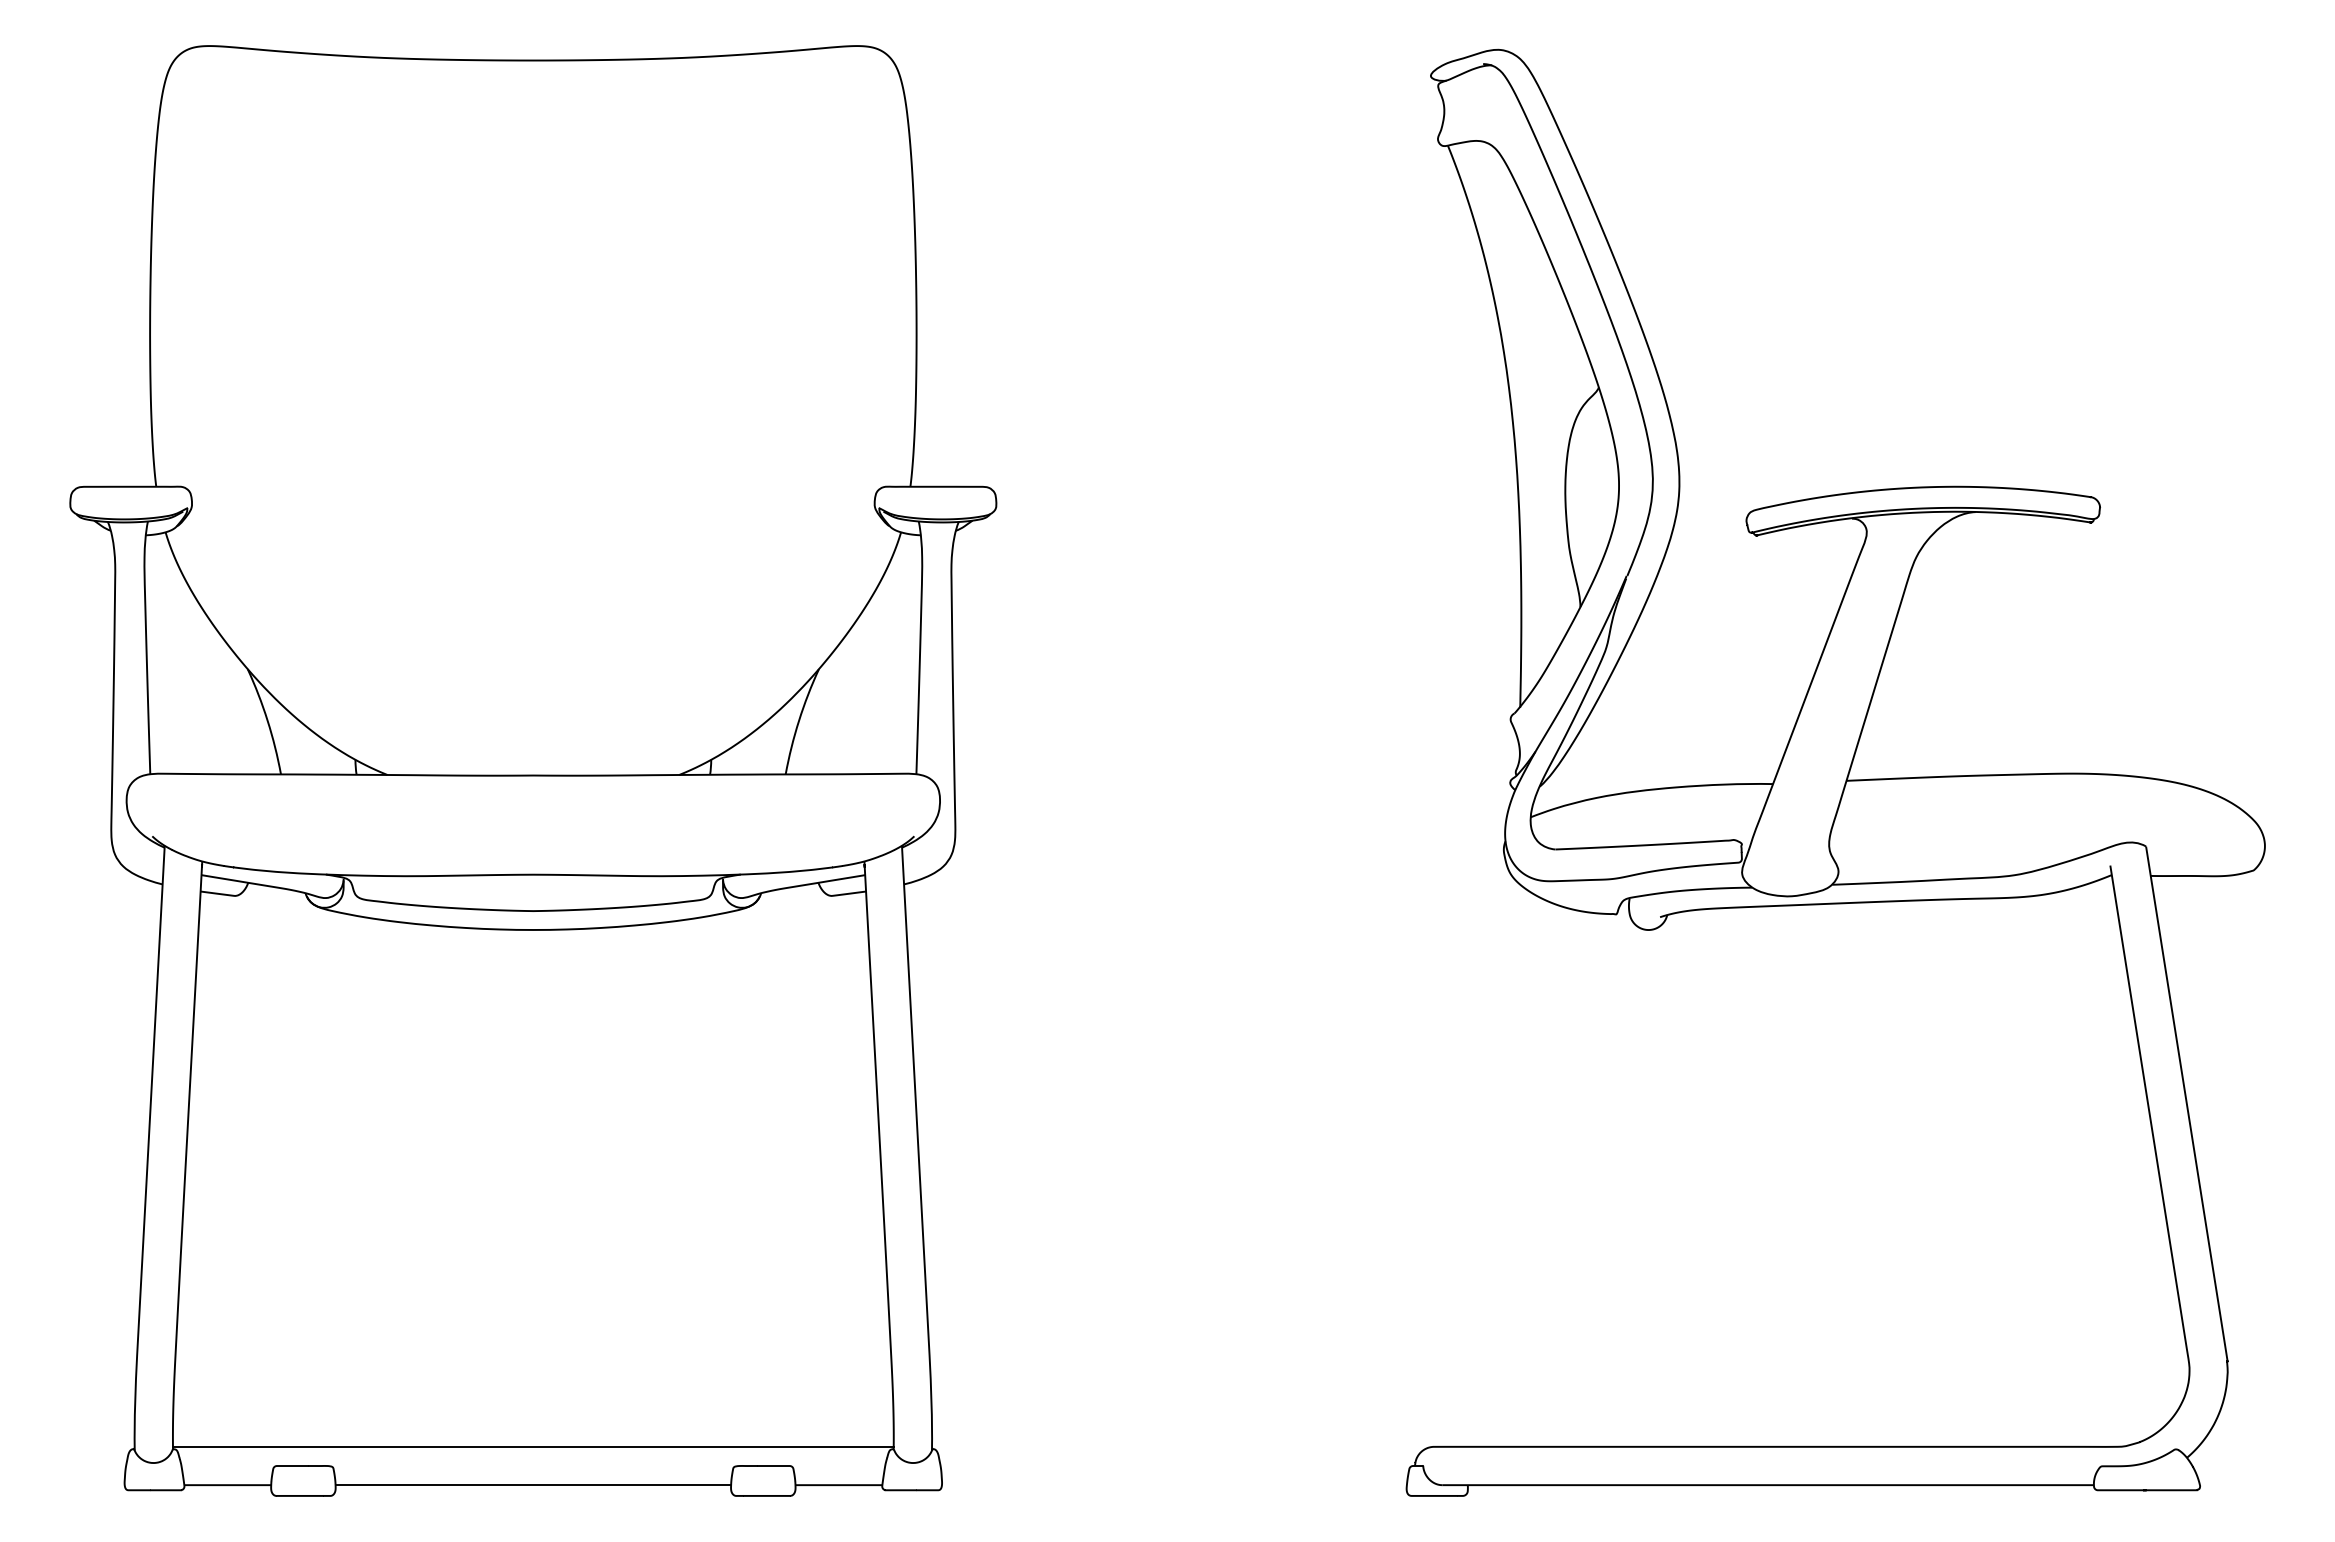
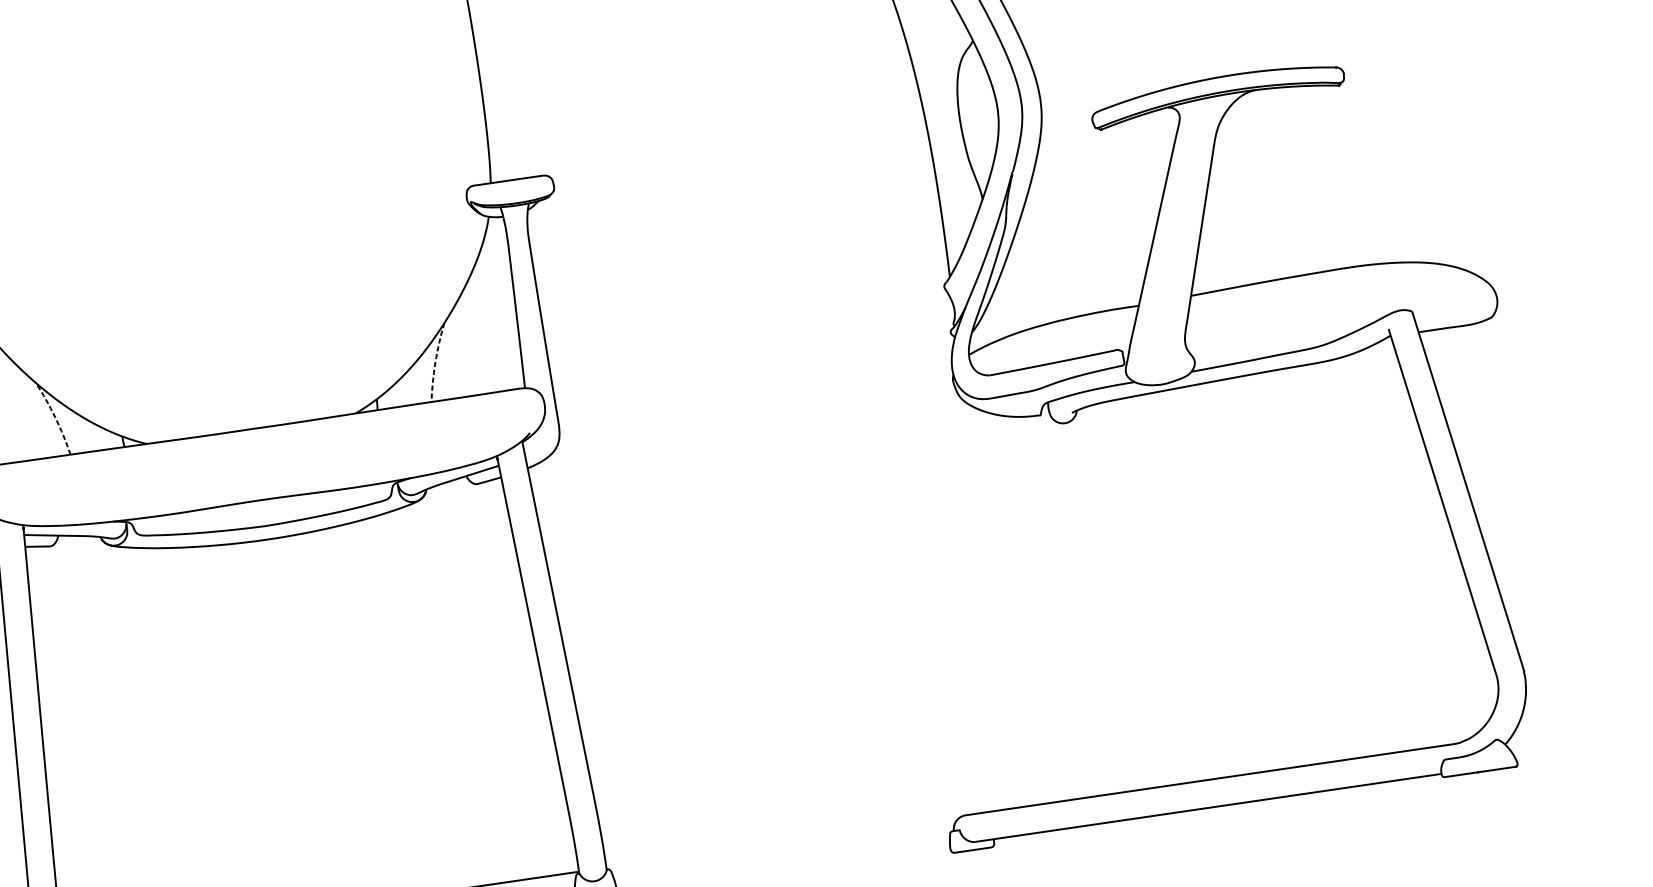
arc: (267, 720) -> (55, 417), solid -> dashed
arc: (799, 720) -> (435, 362), solid -> dashed

